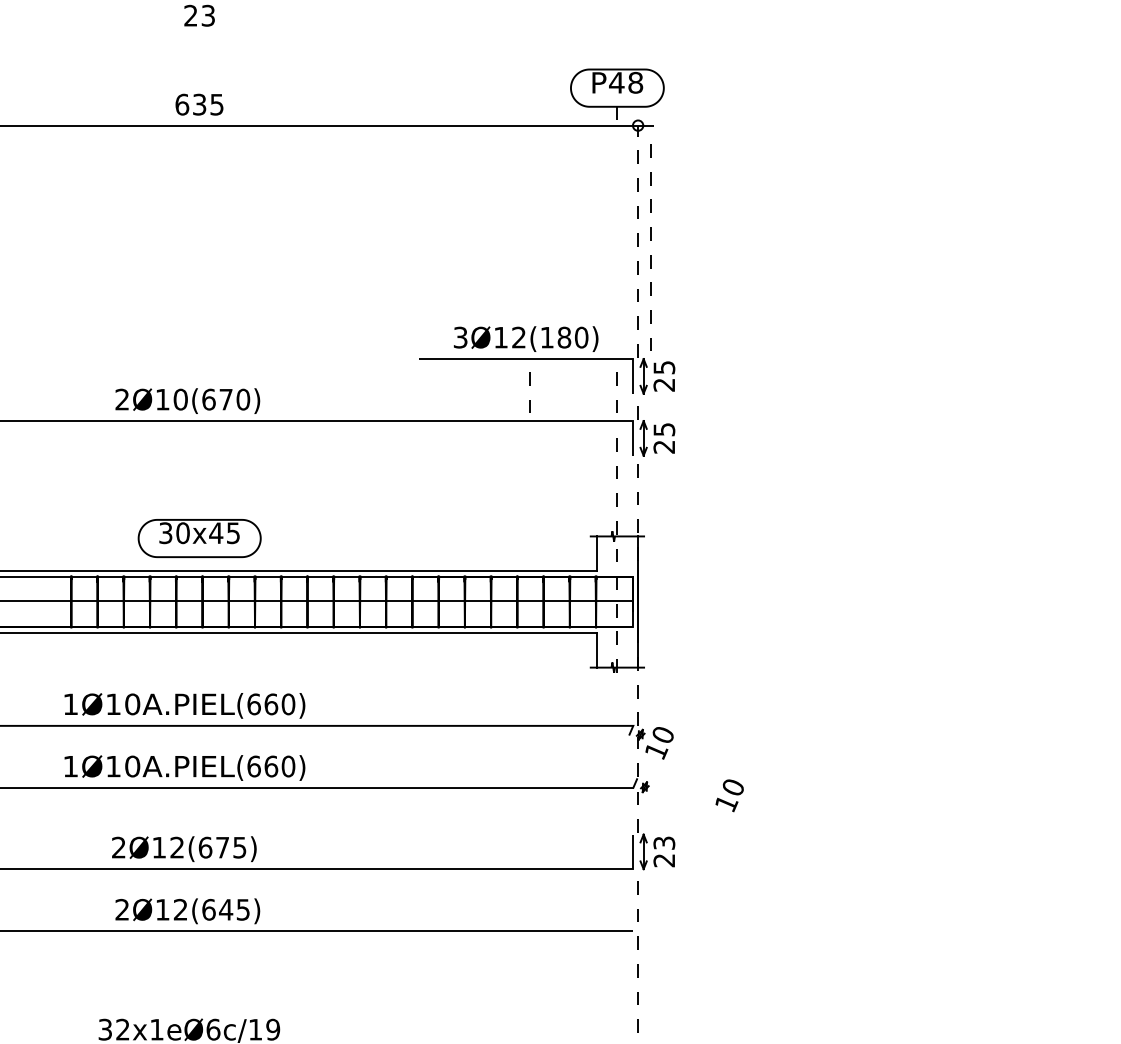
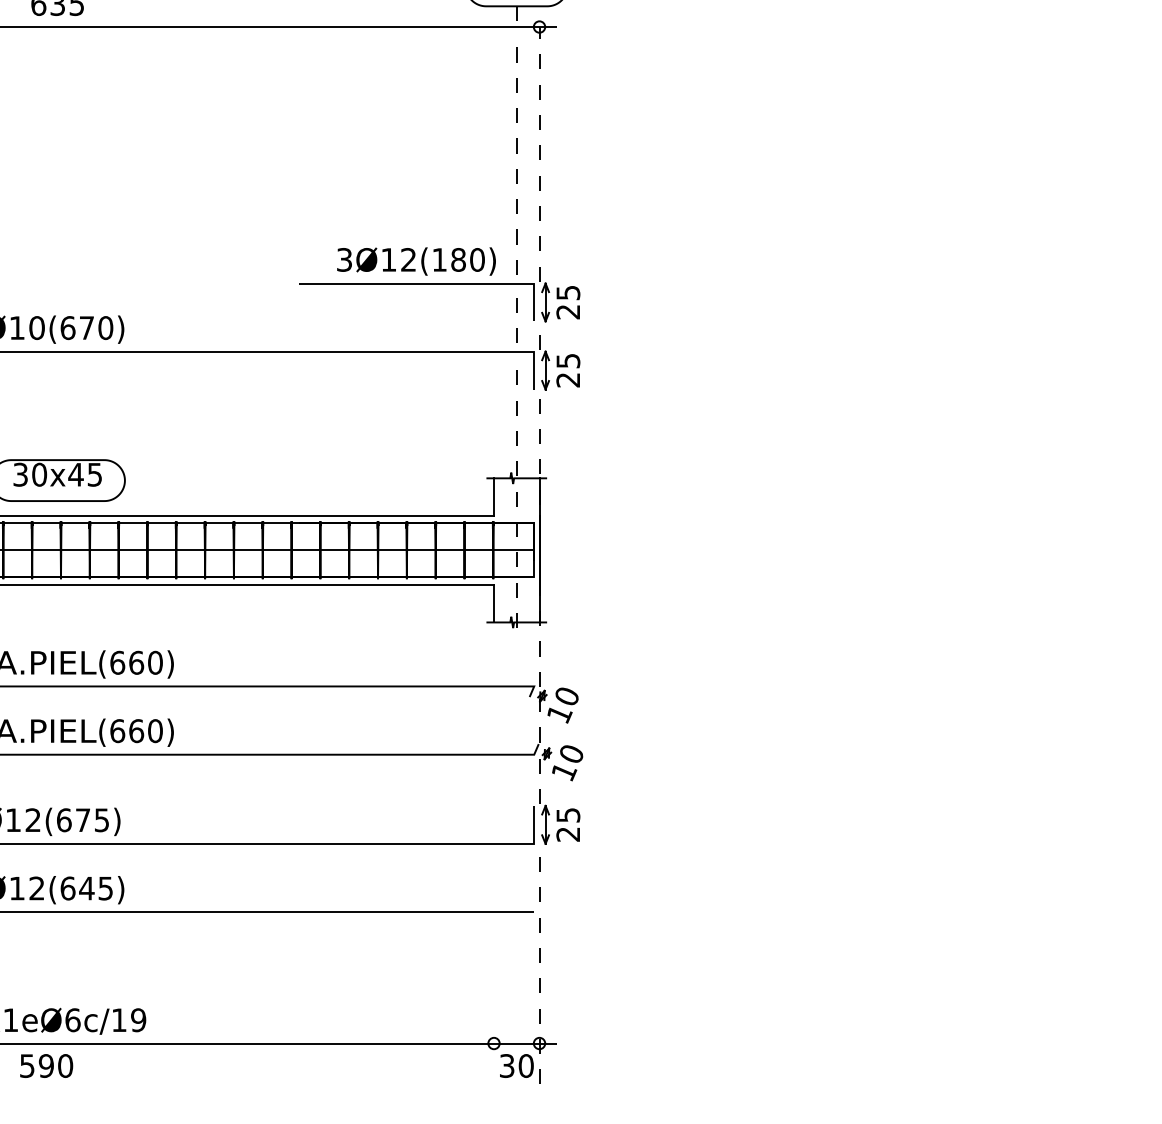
line: (650, 240) -> (515, 153), moved
line: (529, 385) -> (420, 312), removed
text: (729, 795) -> (567, 762), moved
text: (663, 842) -> (567, 814), 23 -> 25

